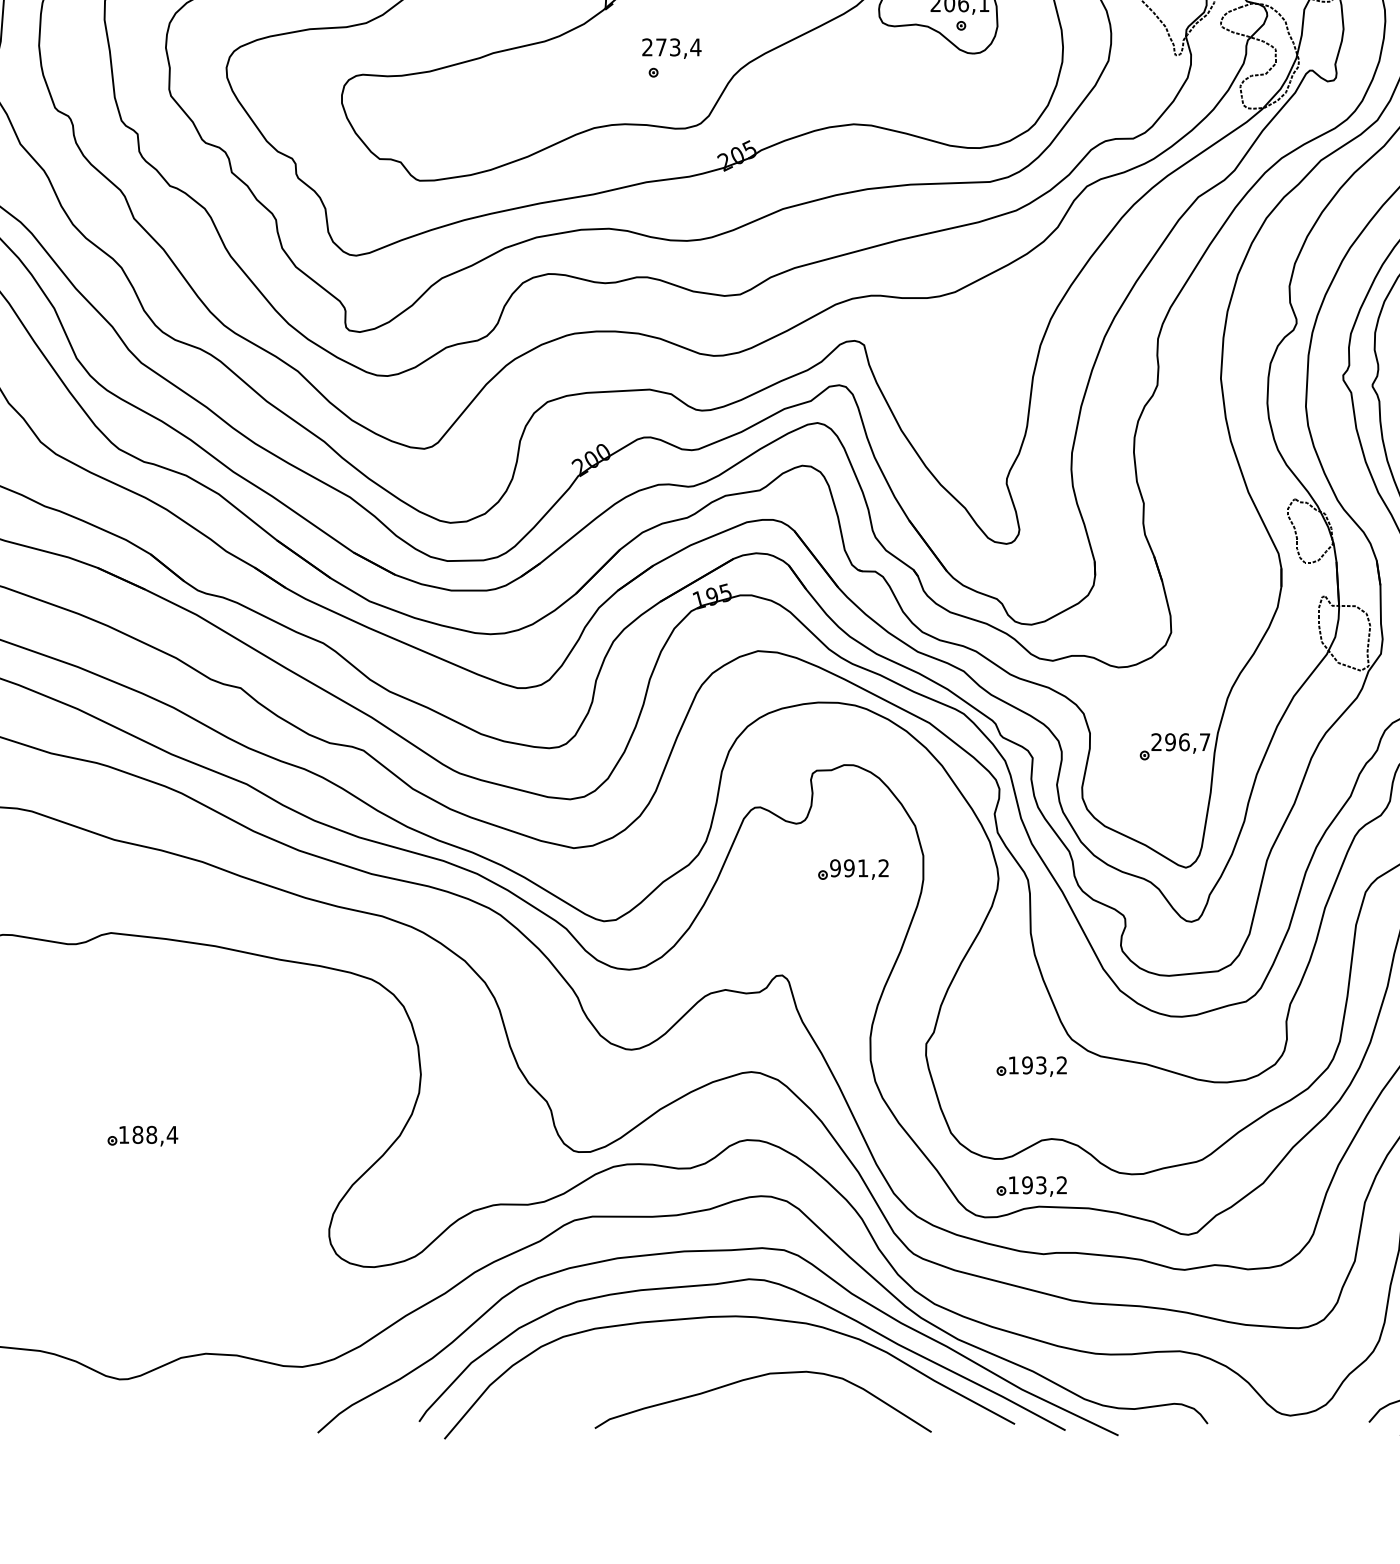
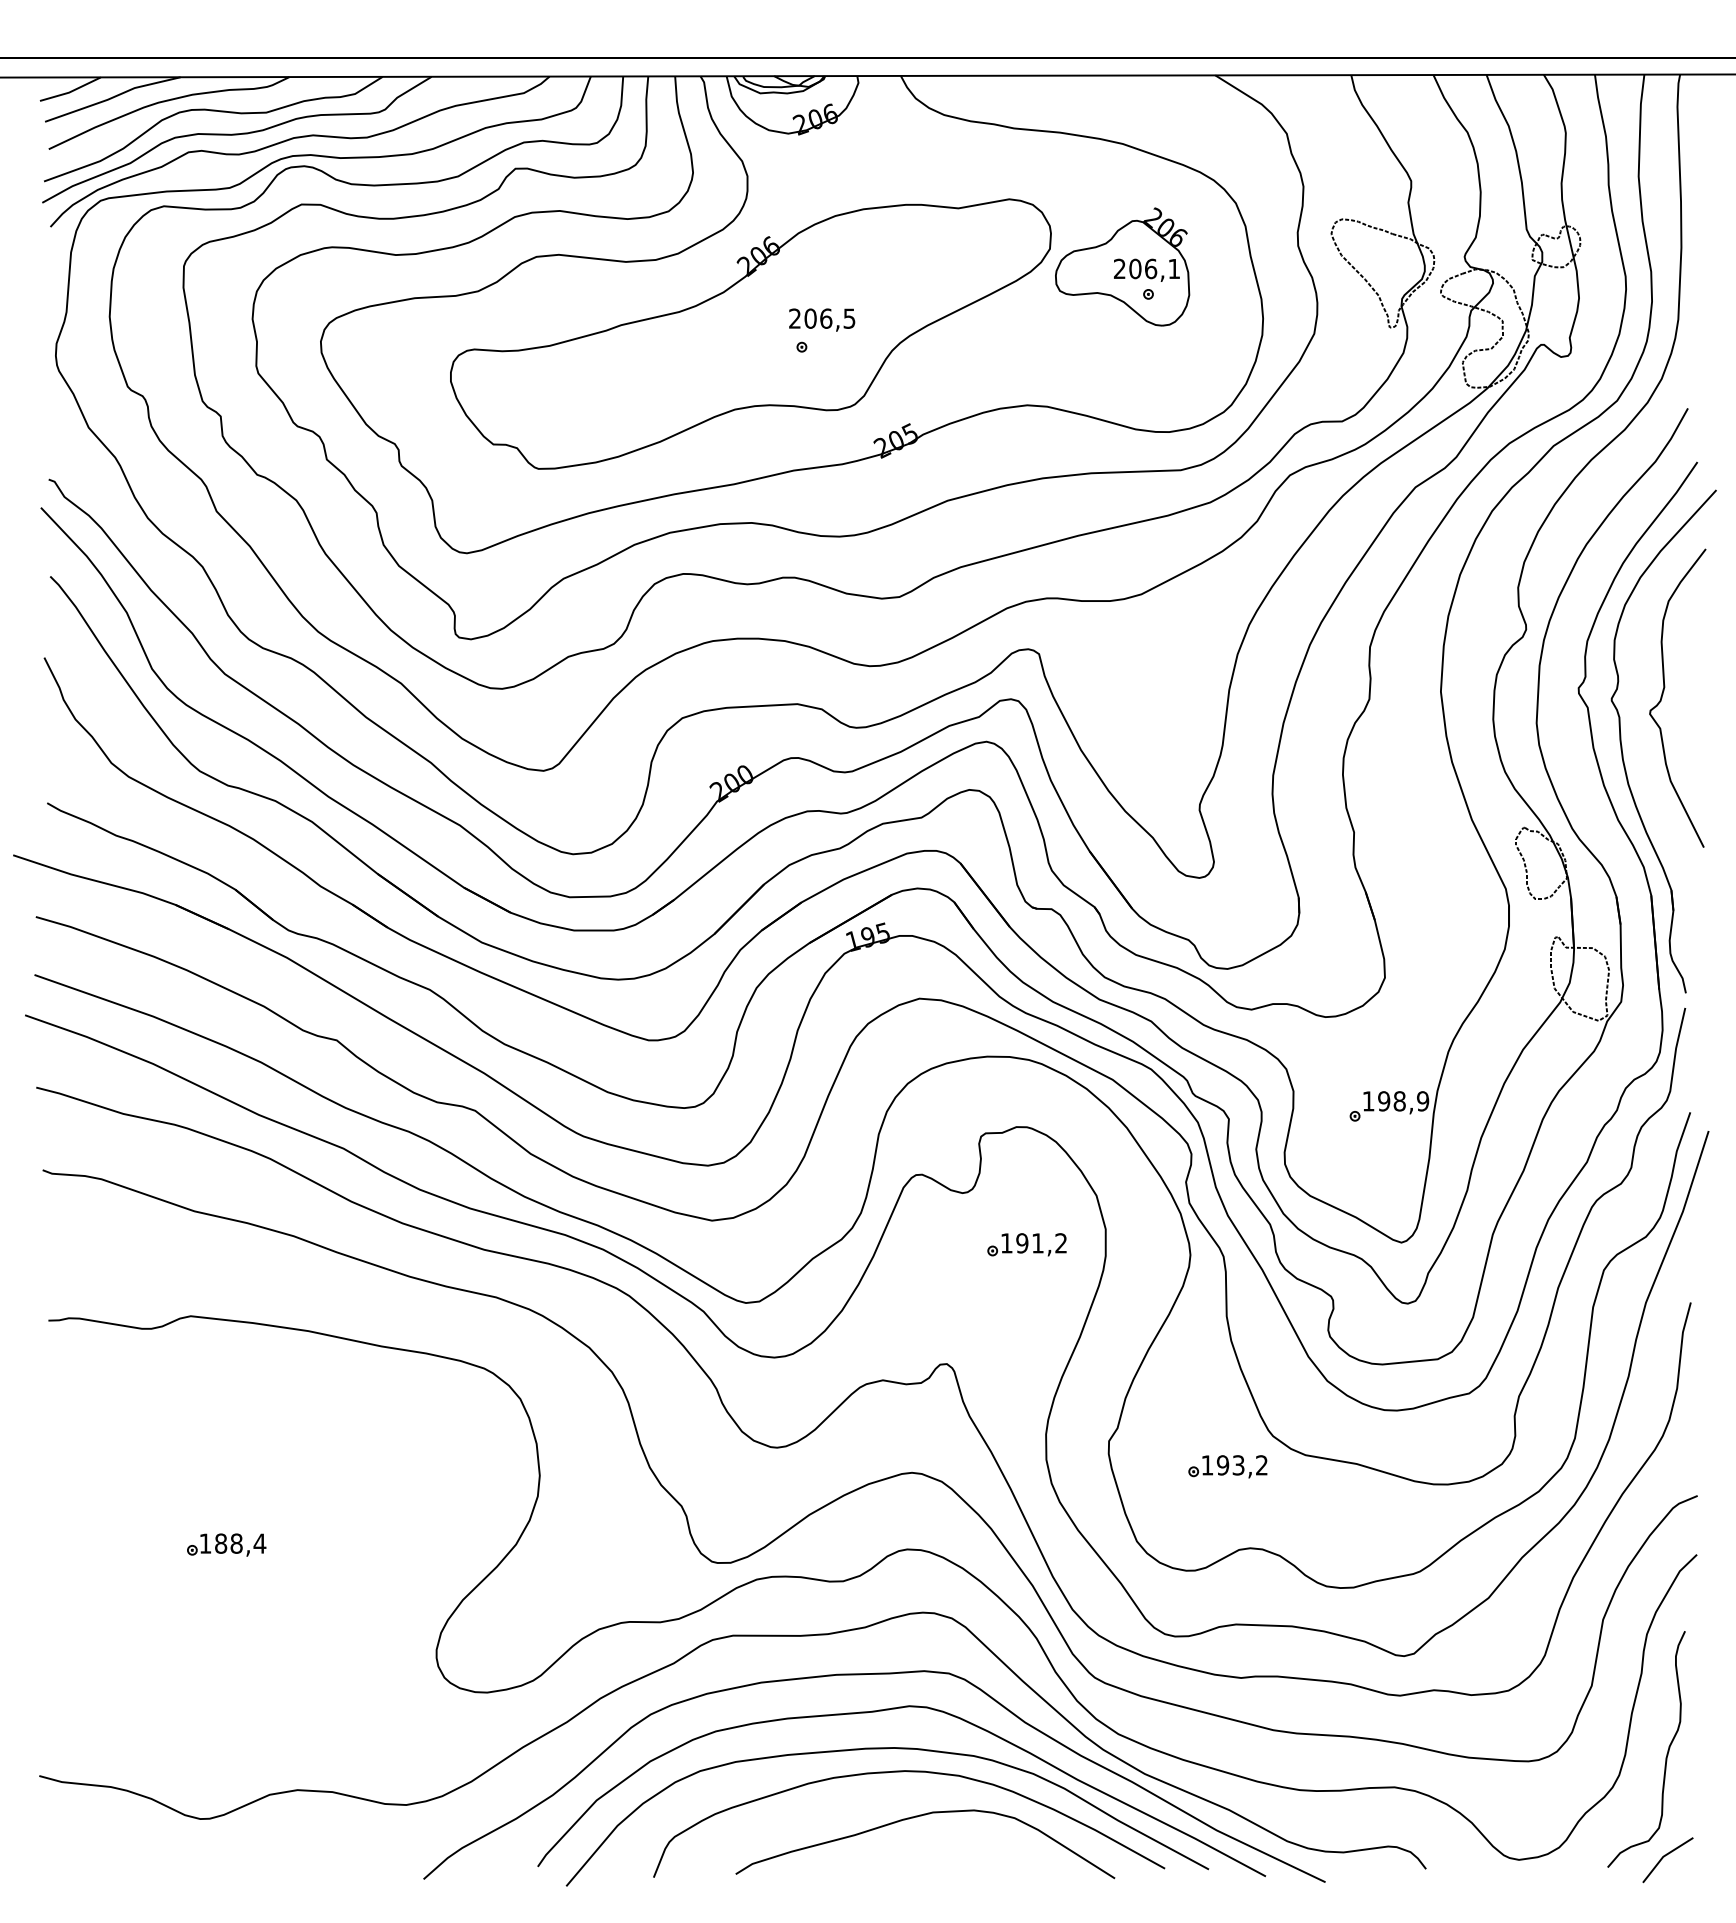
text: (678, 47) -> (829, 318), 273,4 -> 206,5
text: (1180, 742) -> (1395, 1101), 296,7 -> 198,9
text: (835, 868) -> (1006, 1243), 991,2 -> 191,2
part: (1031, 1186) -> (1227, 1601), removed
curve: (749, 1338) -> (909, 1772), added

